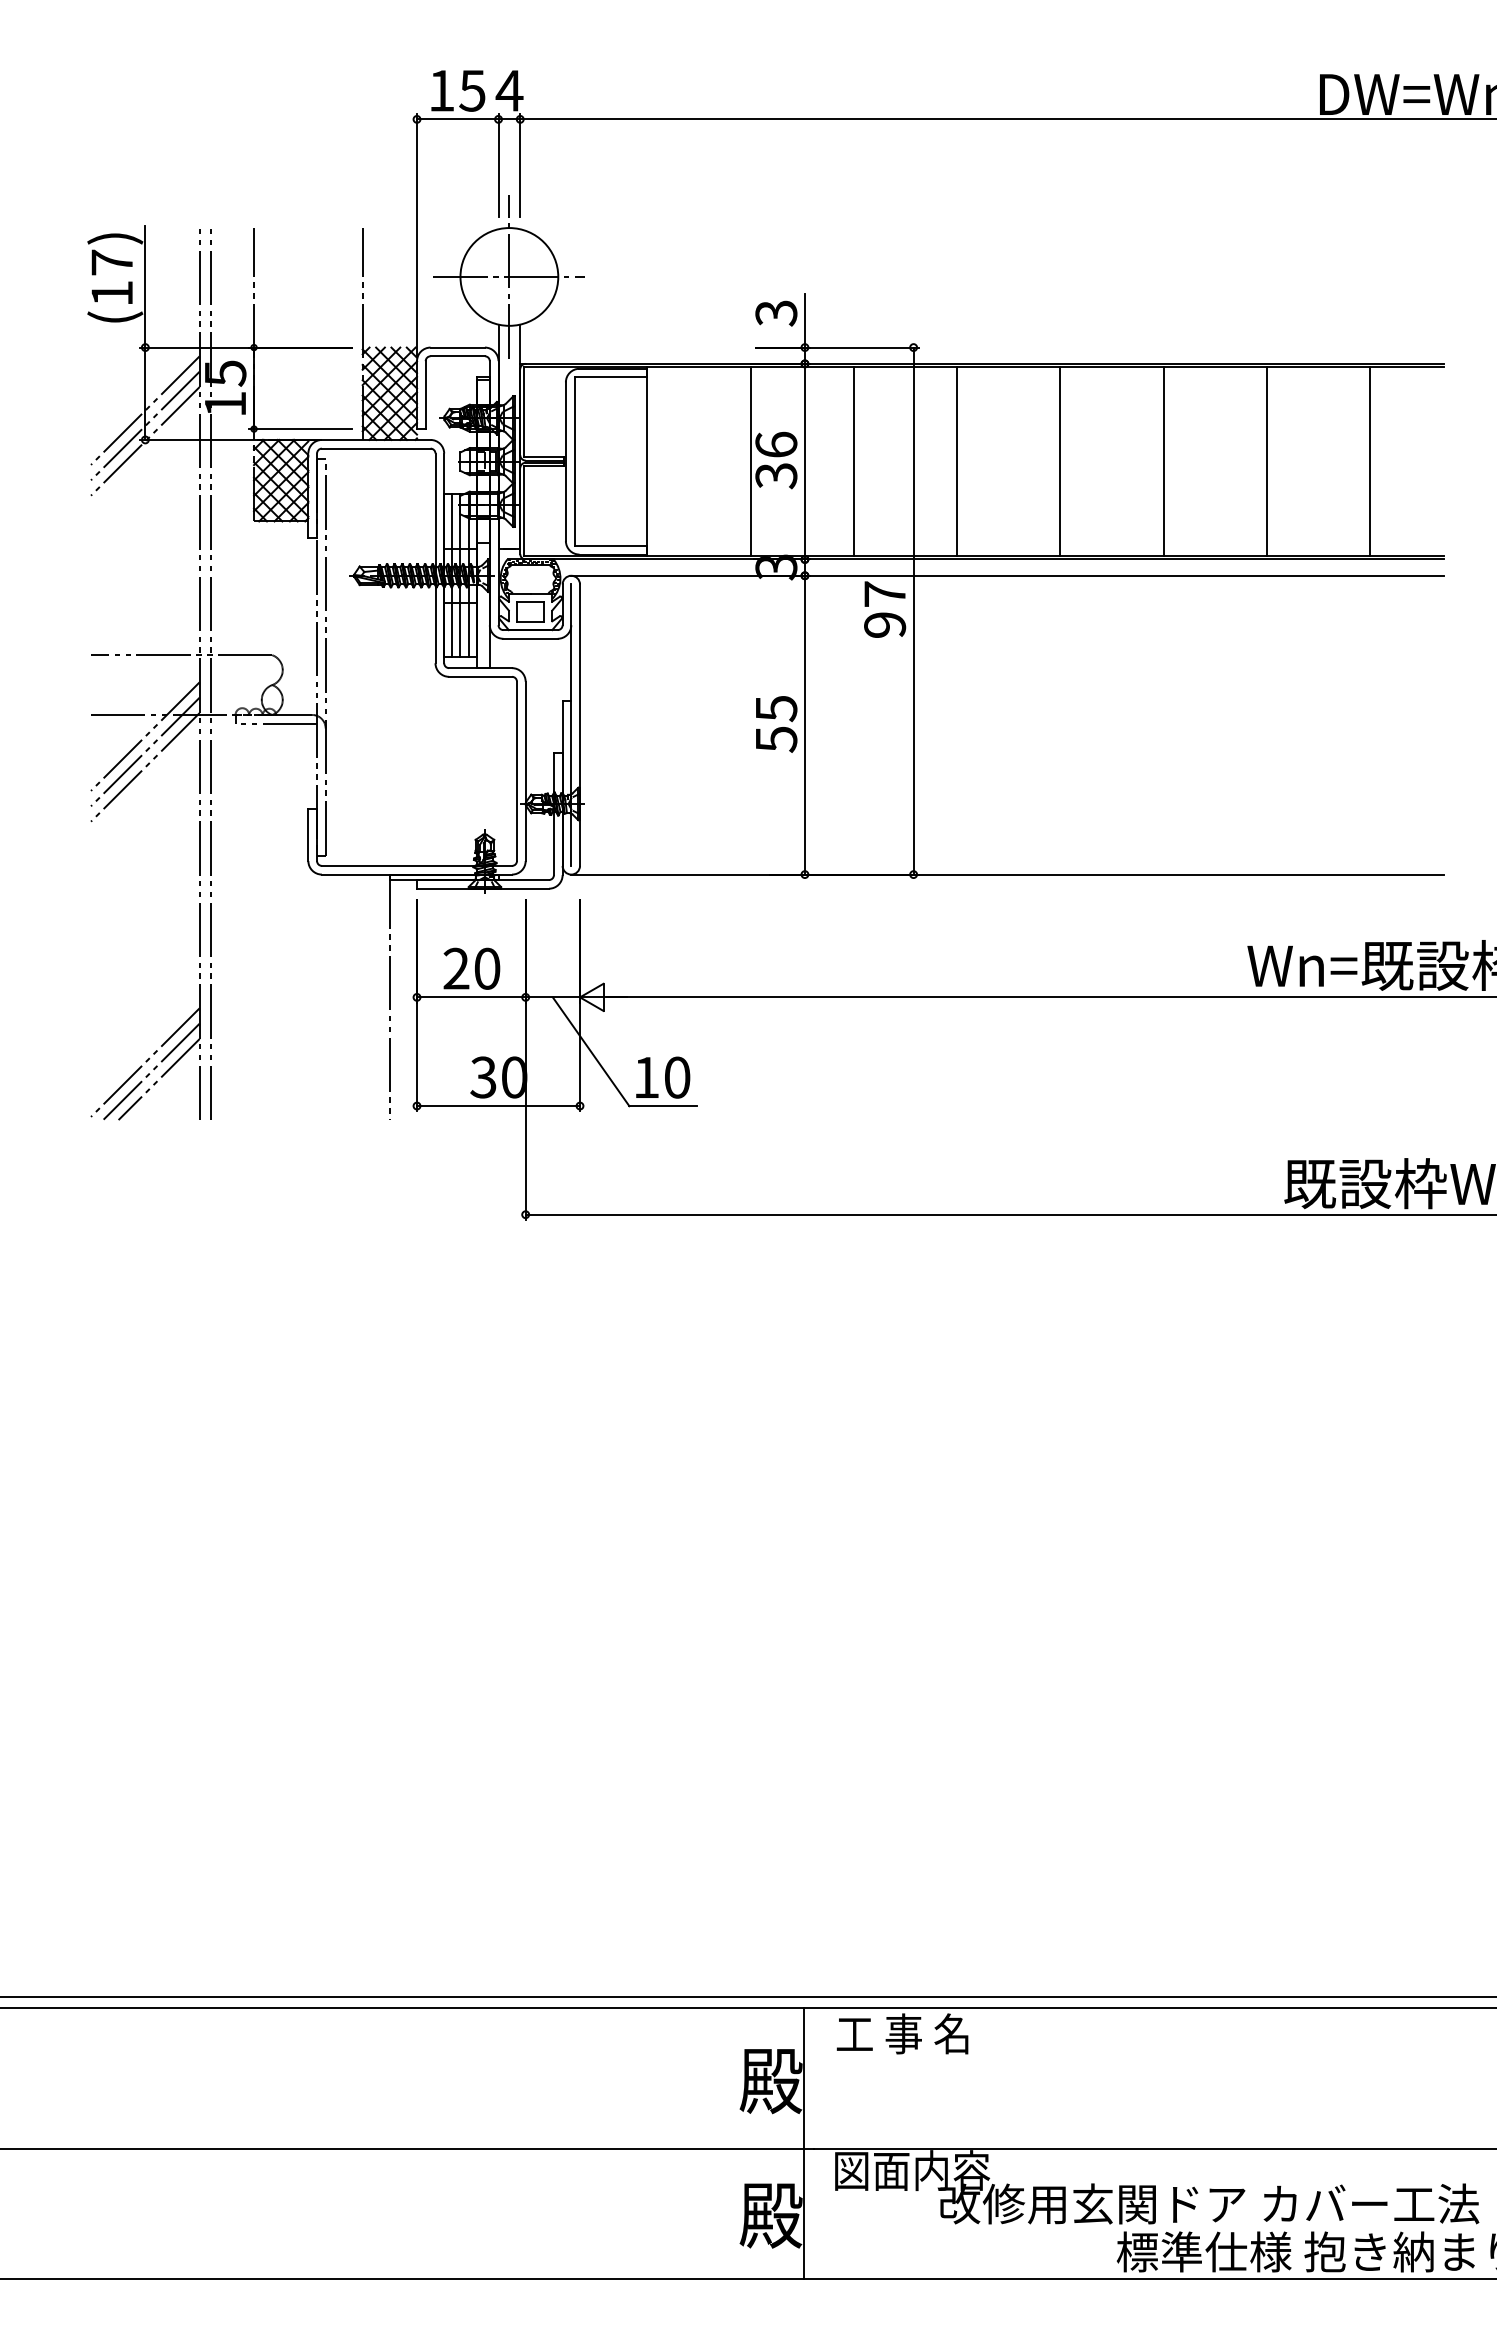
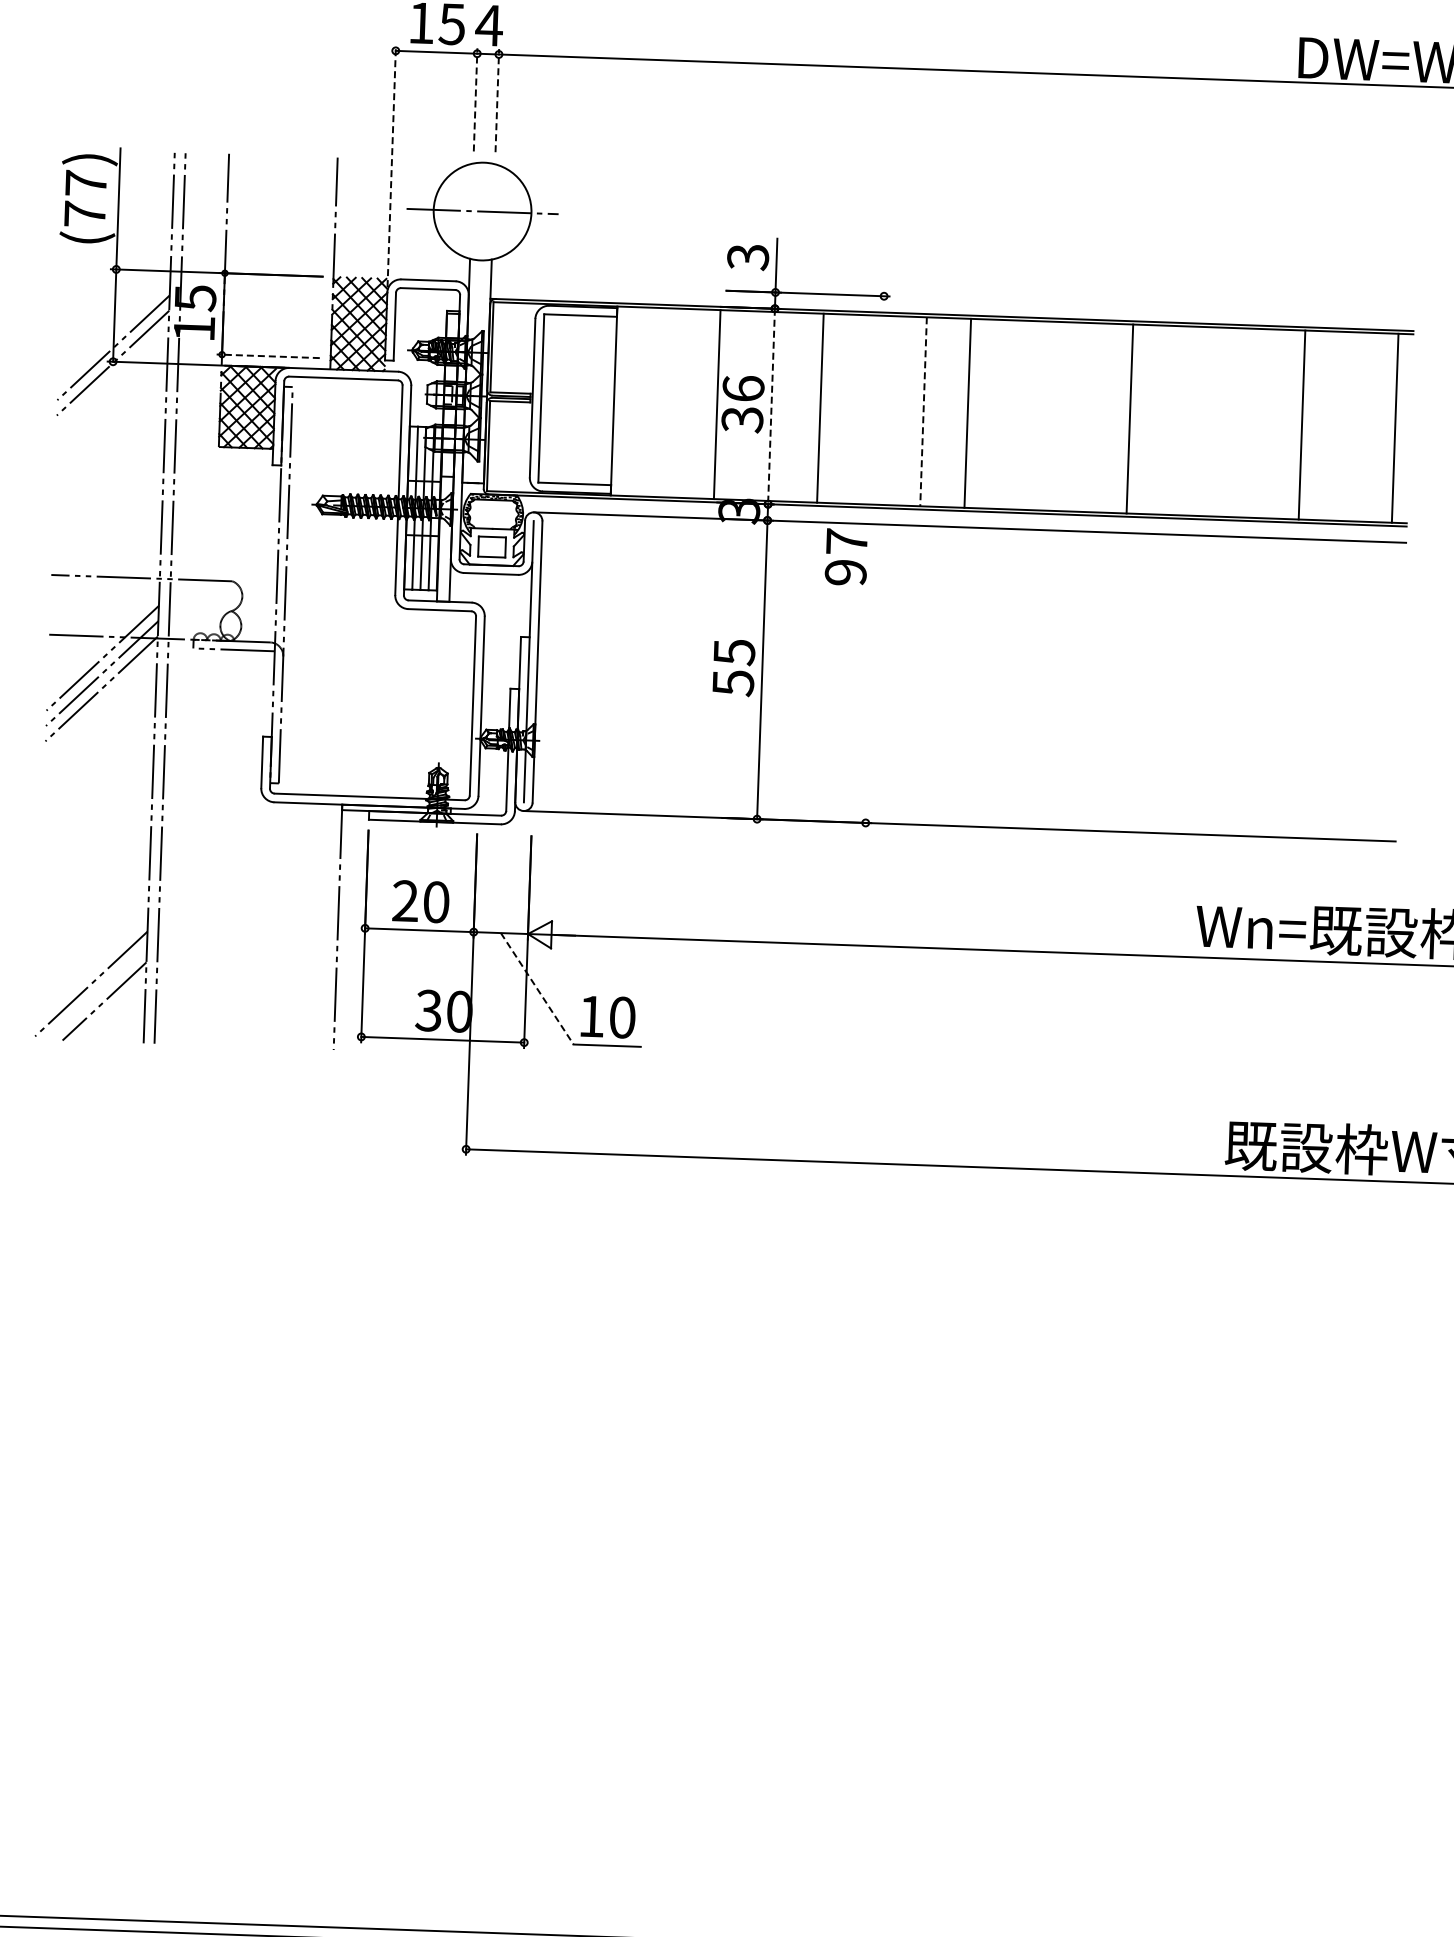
line: (498, 165) -> (475, 99), solid -> dashed
line: (520, 165) -> (497, 100), solid -> dashed
line: (417, 234) -> (392, 165), solid -> dashed
line: (509, 276) -> (482, 211), removed
text: (111, 293) -> (84, 214), (17) -> (77)
line: (145, 410) -> (114, 332), removed
line: (300, 429) -> (268, 356), solid -> dashed
line: (804, 461) -> (771, 406), solid -> dashed
line: (957, 461) -> (923, 411), solid -> dashed
line: (1060, 461) -> (967, 413), moved
line: (1266, 461) -> (1301, 424), moved
line: (1369, 461) -> (1394, 428), moved
line: (913, 610) -> (874, 559), removed
line: (591, 1051) -> (537, 988), solid -> dashed
line: (151, 1071) -> (97, 993), removed

